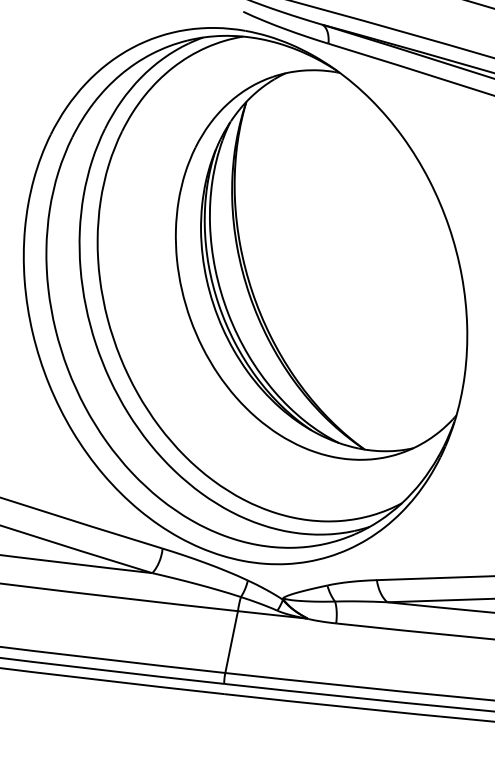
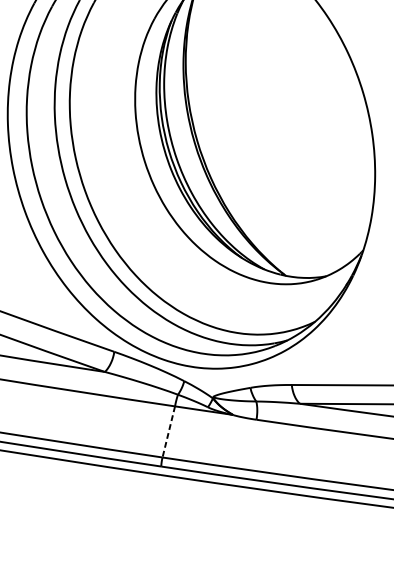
line: (231, 642) -> (168, 432), solid -> dashed

